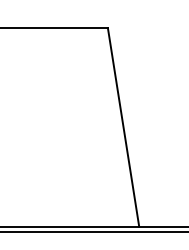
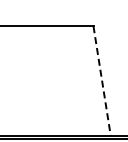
line: (124, 128) -> (102, 81), solid -> dashed

